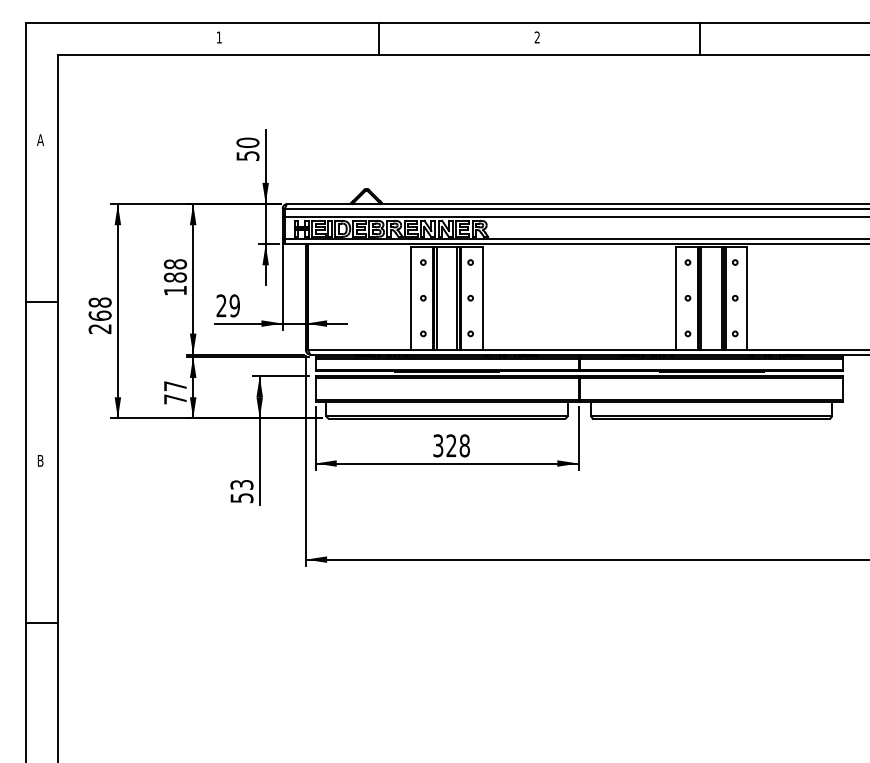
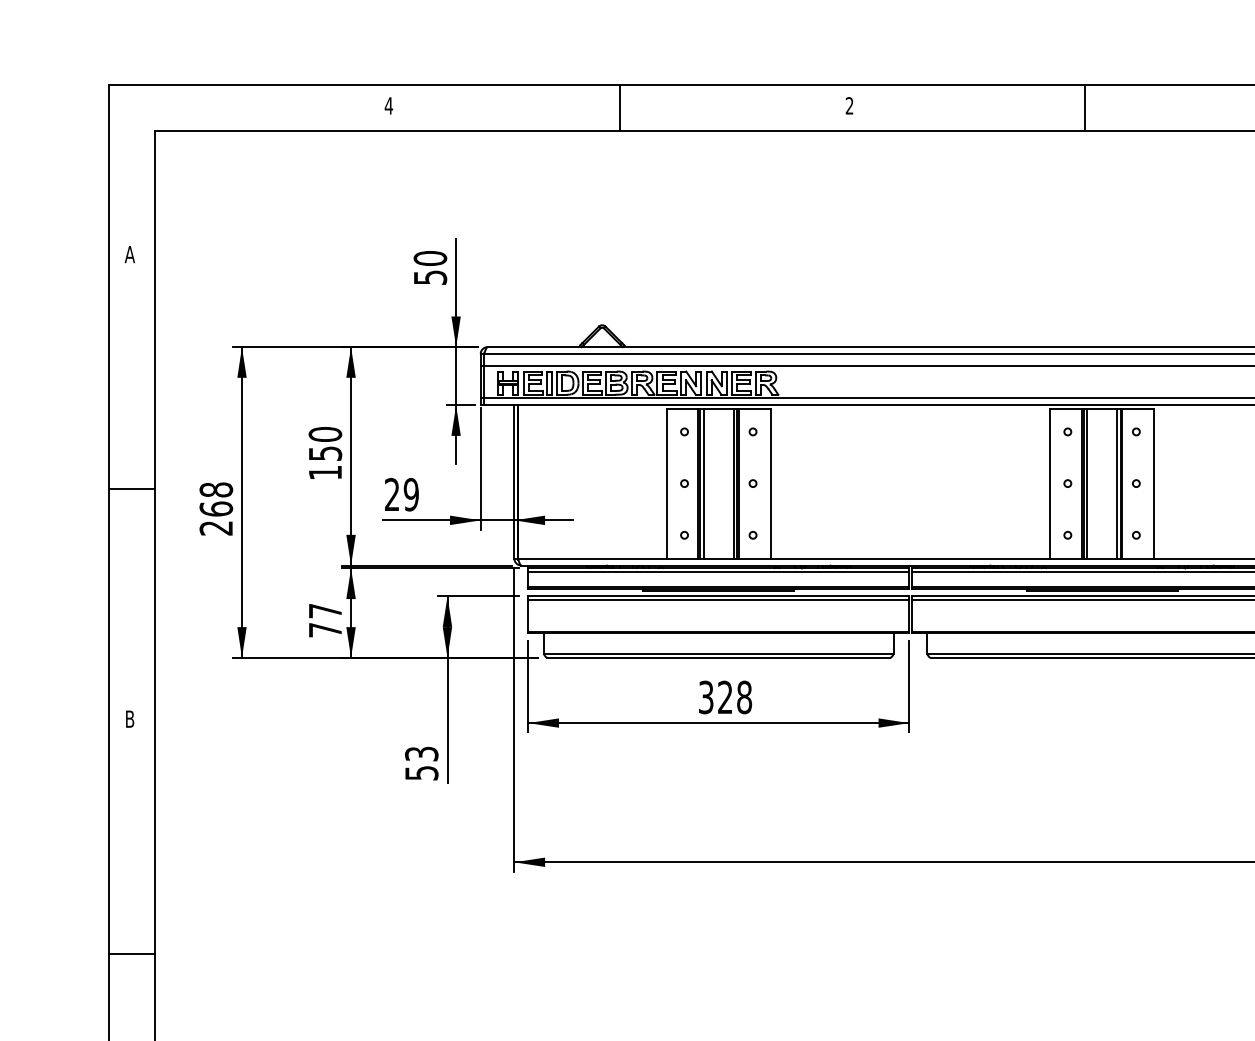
text: (219, 37) -> (389, 105), 1 -> 4
text: (174, 270) -> (323, 443), 188 -> 150

